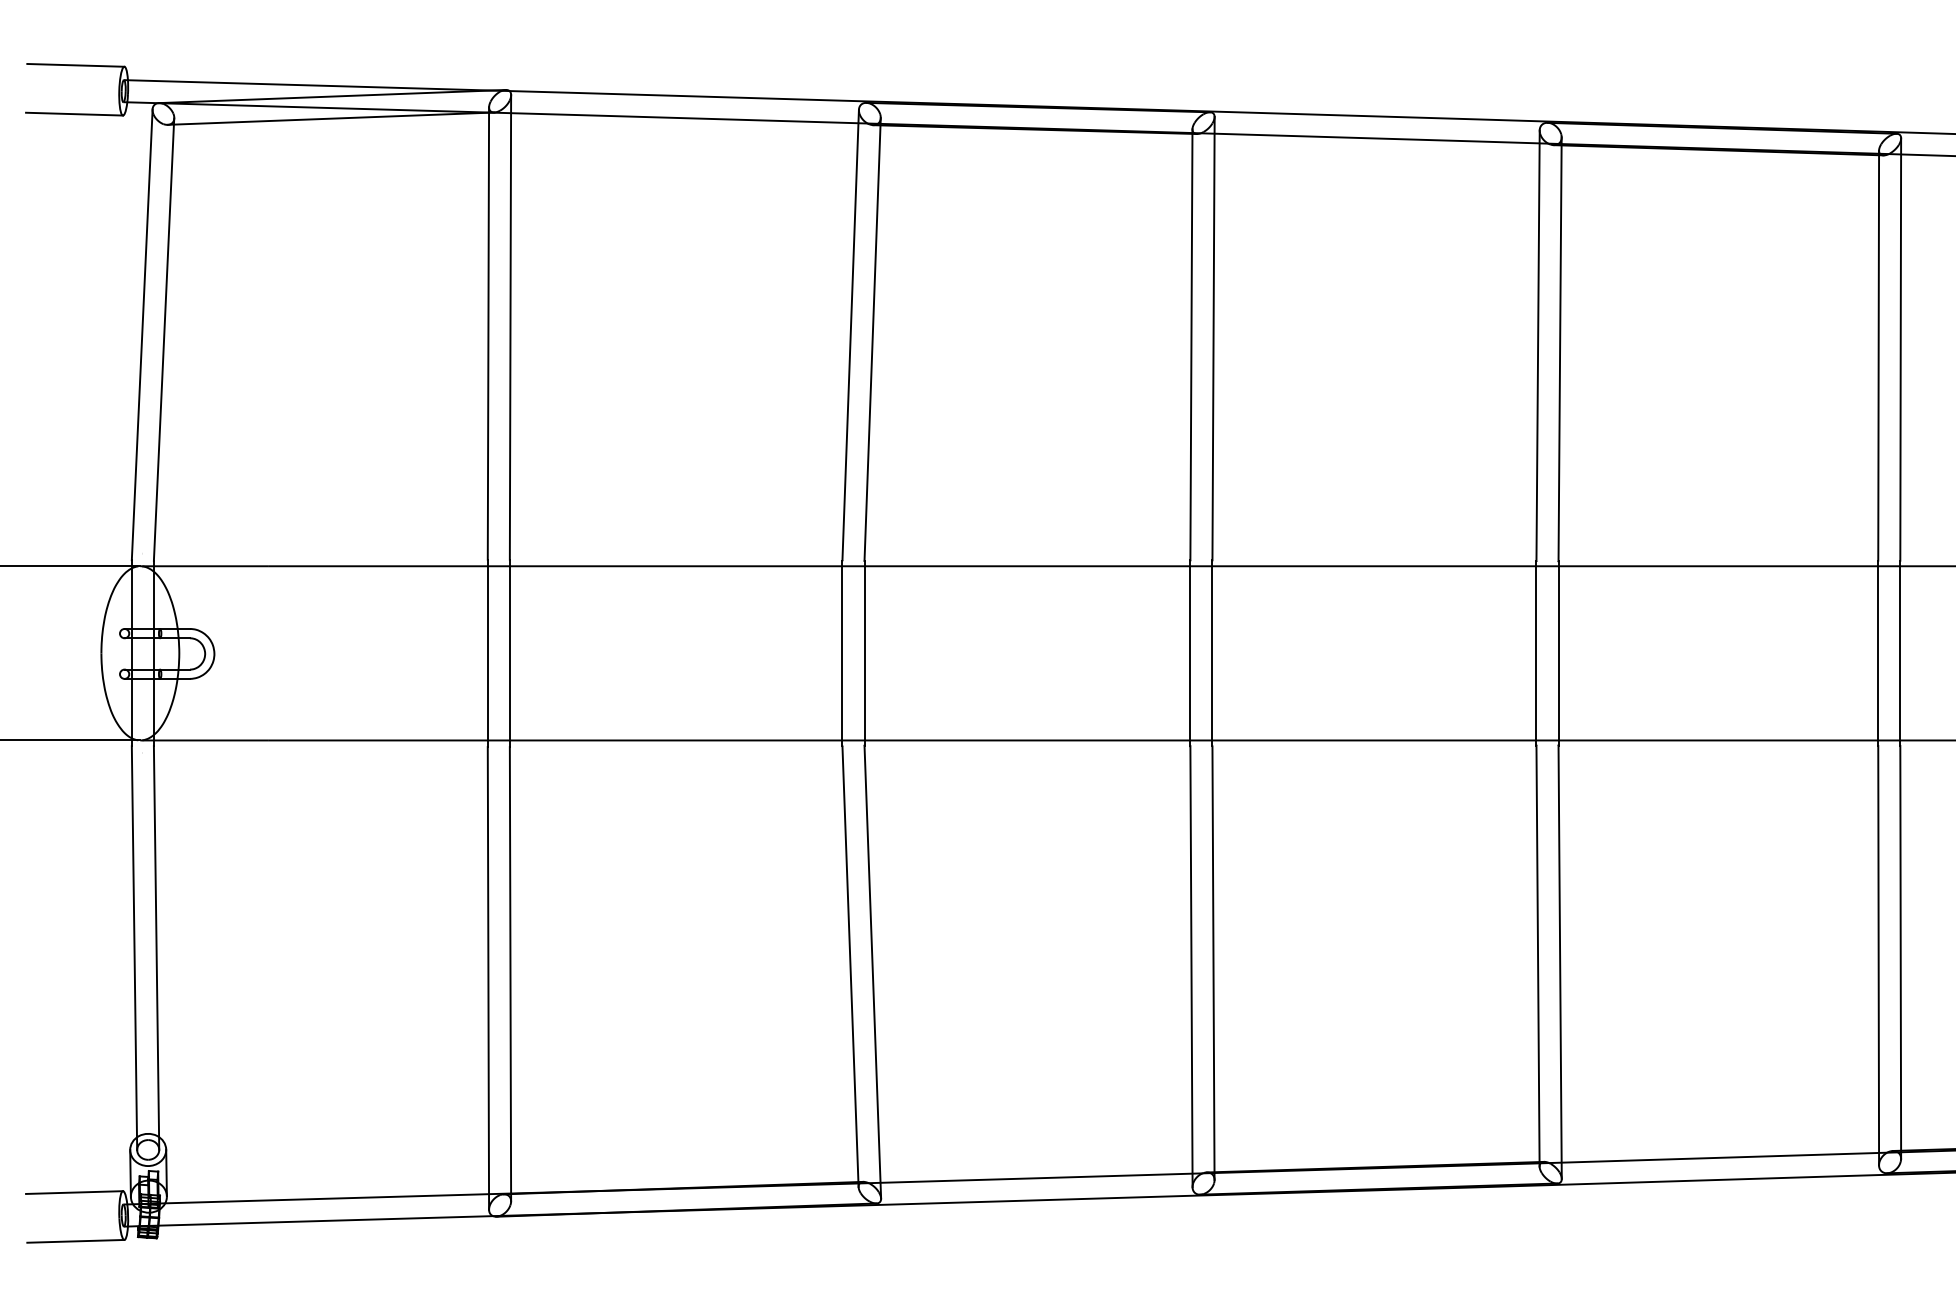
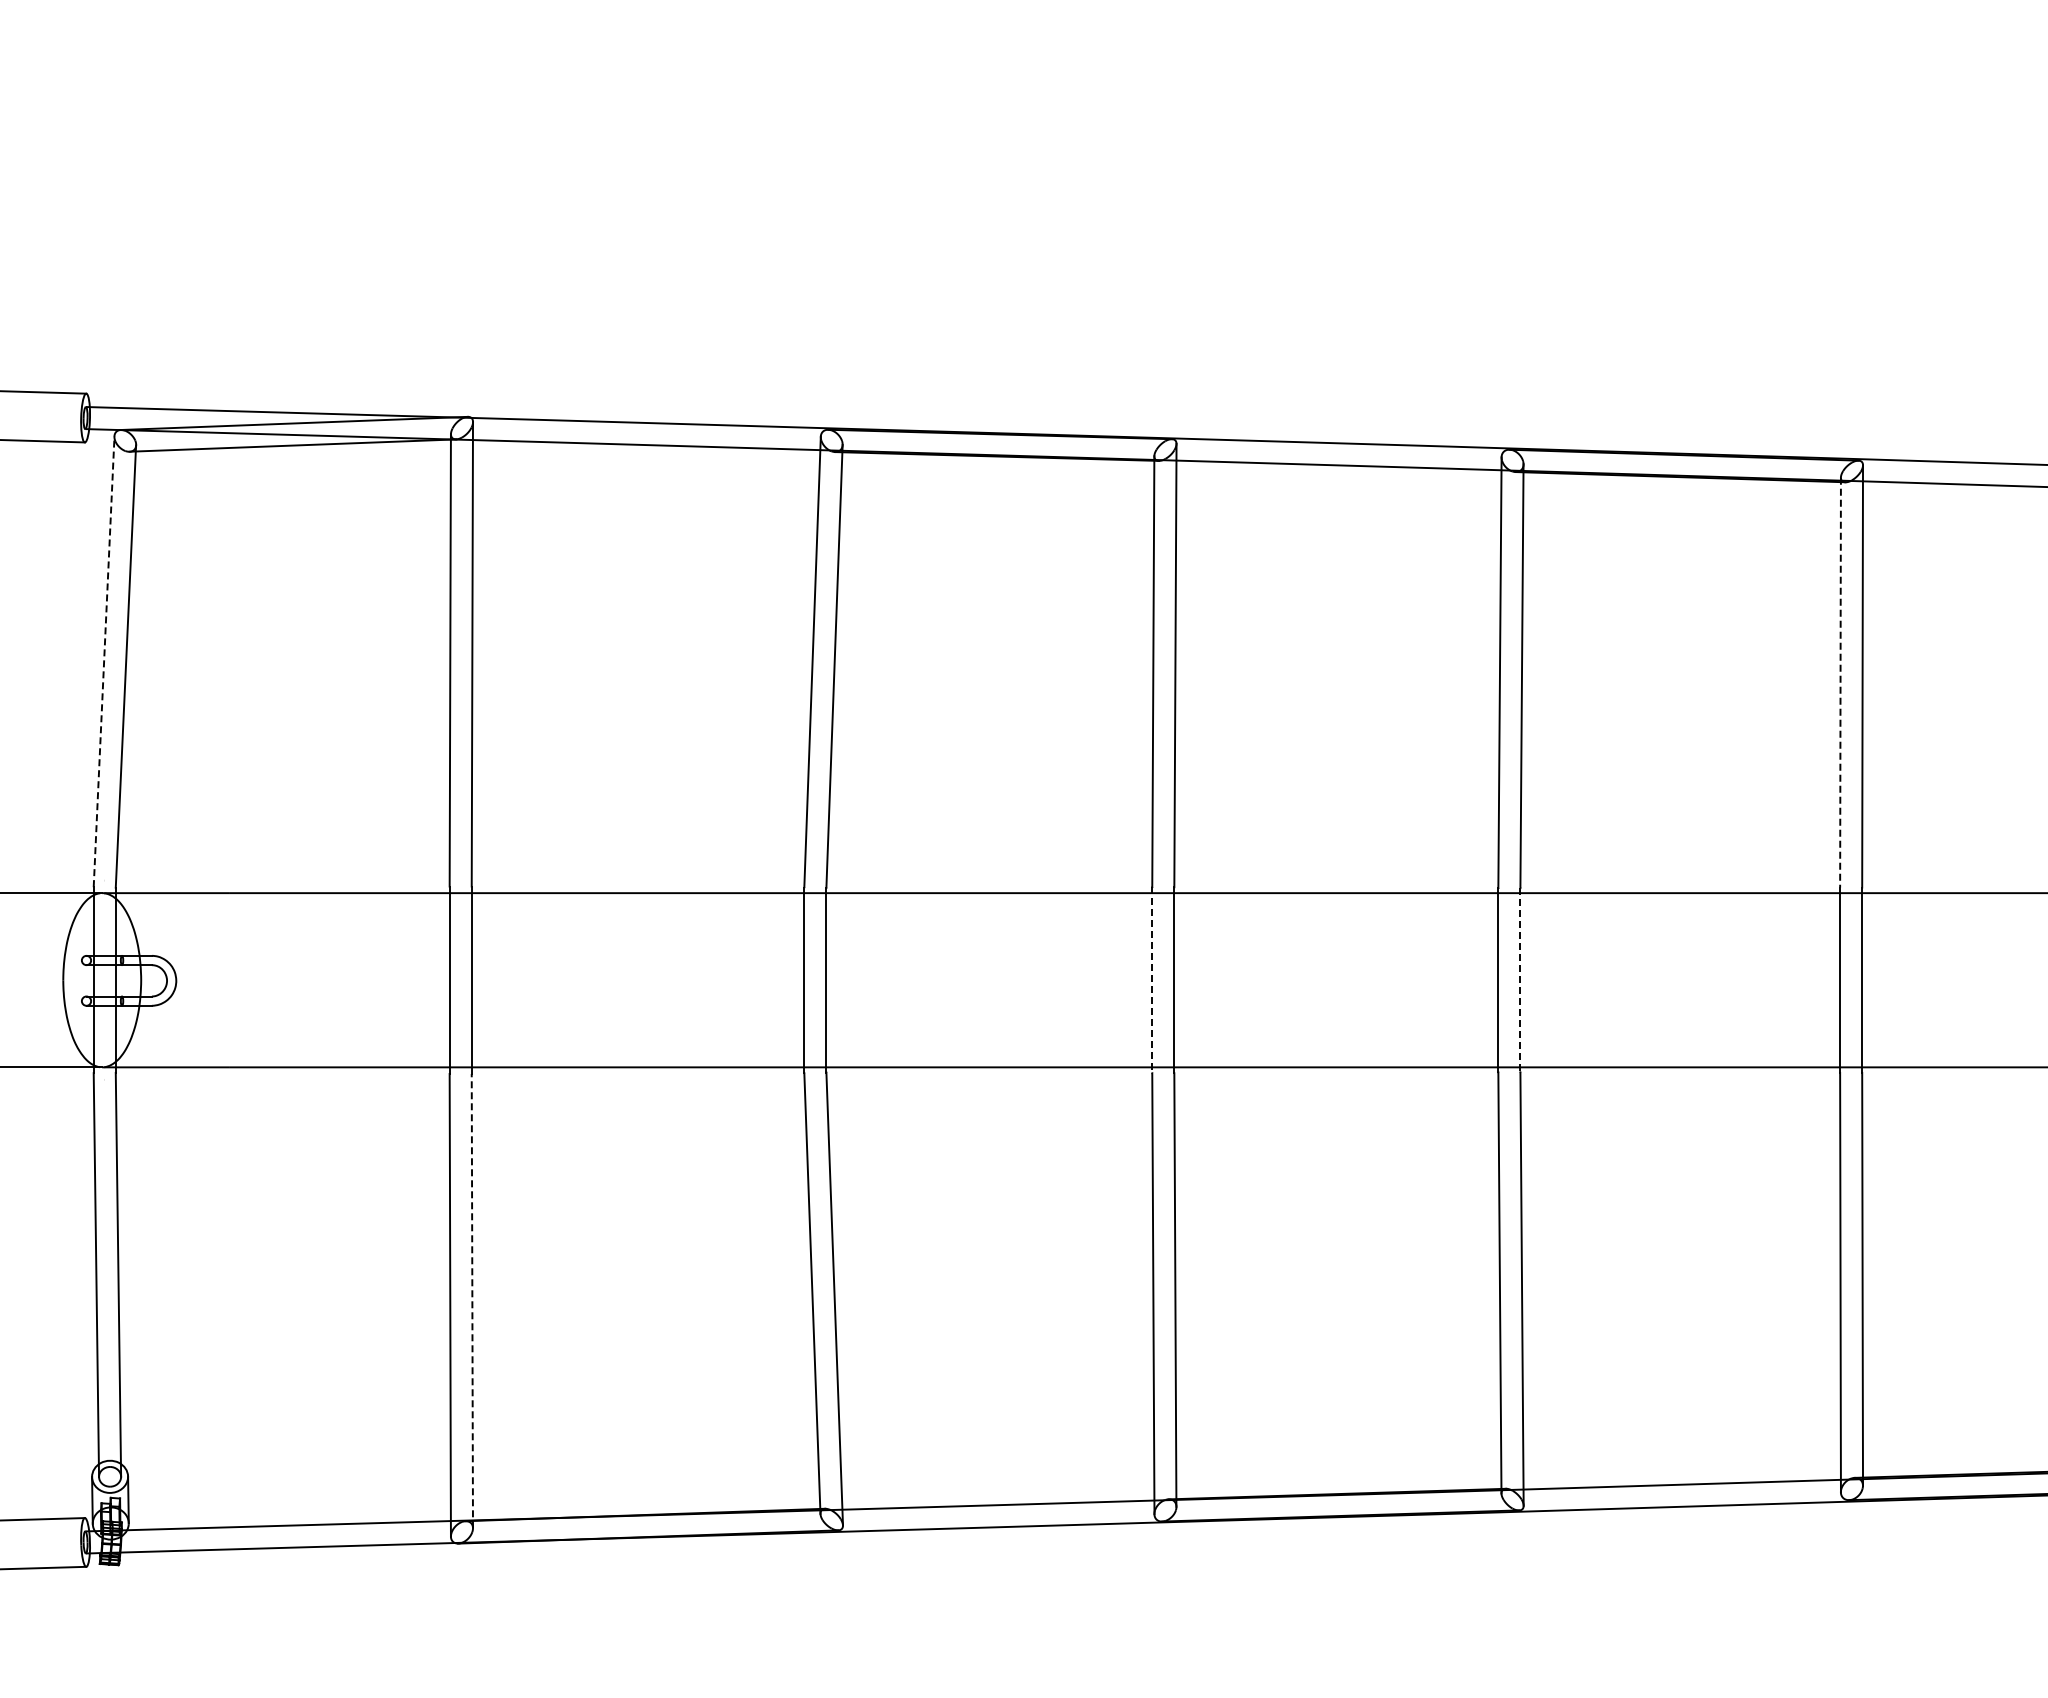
line: (142, 334) -> (104, 661), solid -> dashed
line: (1878, 355) -> (1840, 682), solid -> dashed
line: (1190, 653) -> (1152, 980), solid -> dashed
line: (1558, 653) -> (1520, 980), solid -> dashed
line: (510, 973) -> (472, 1300), solid -> dashed

